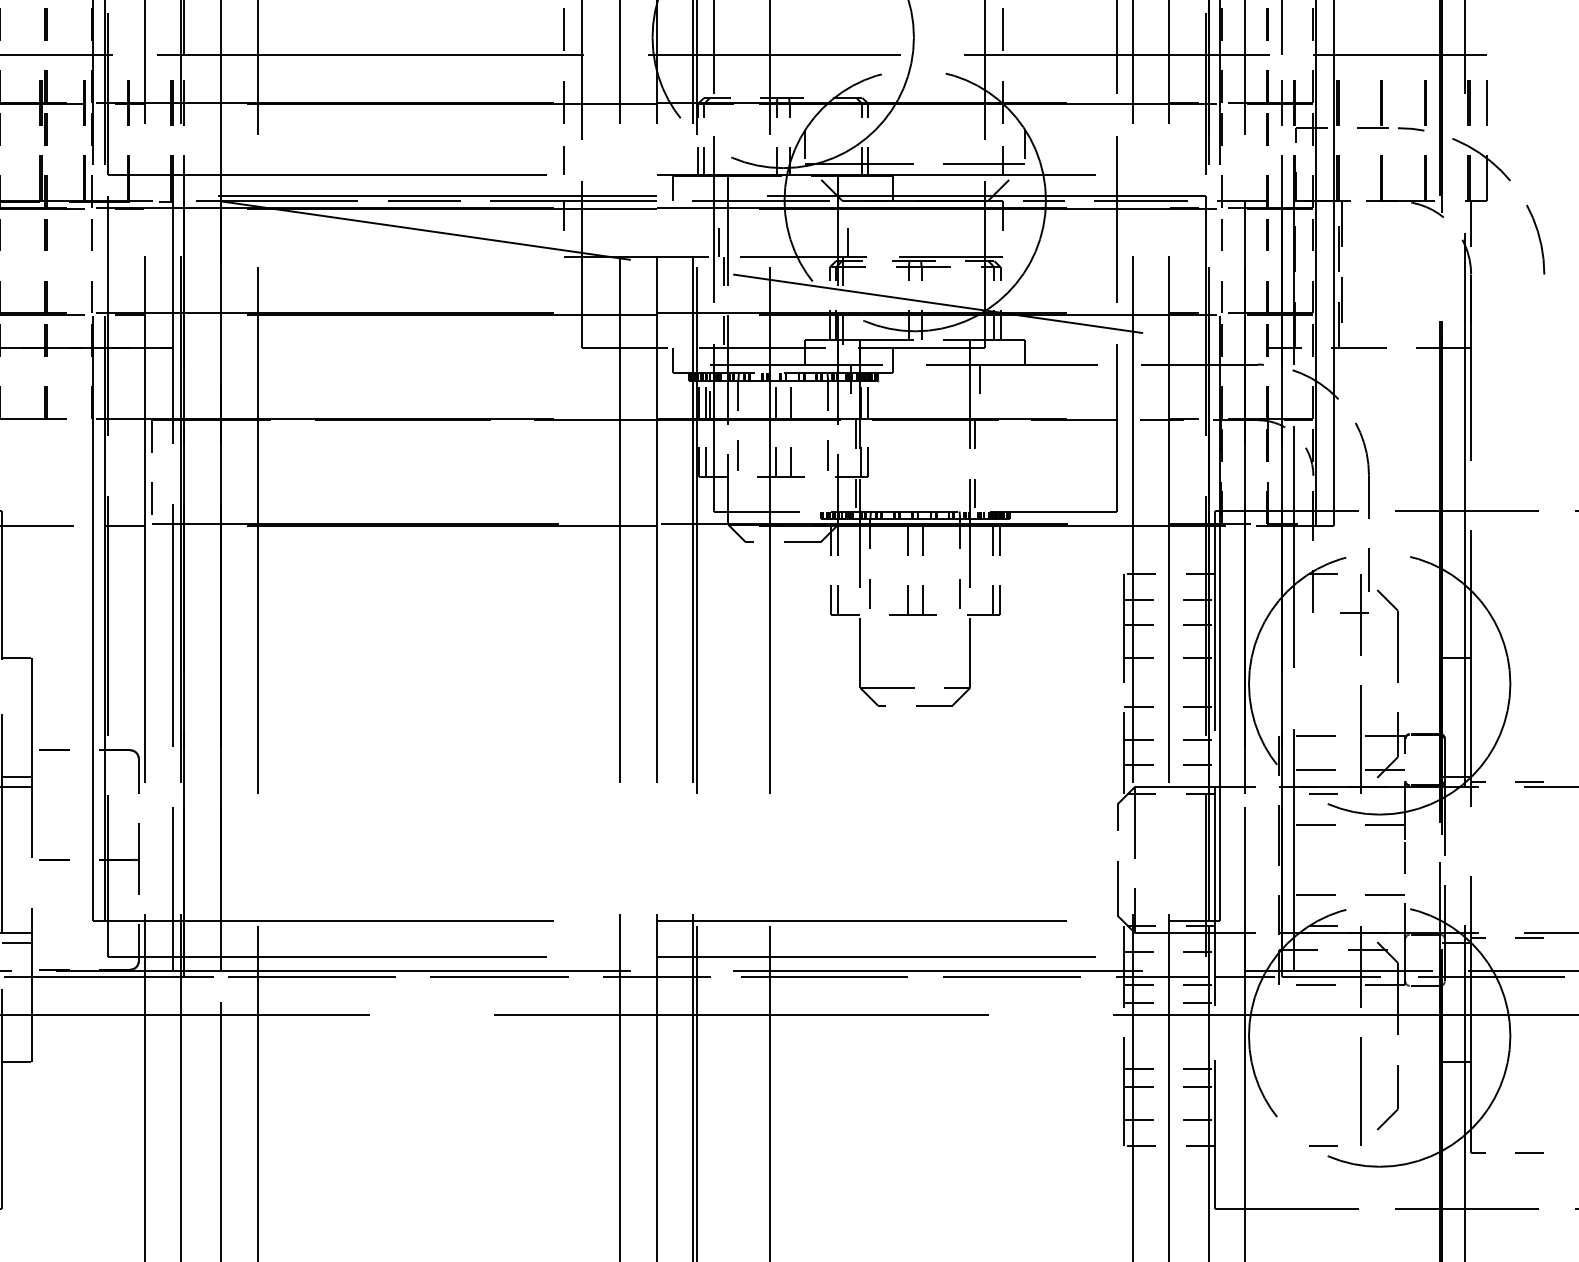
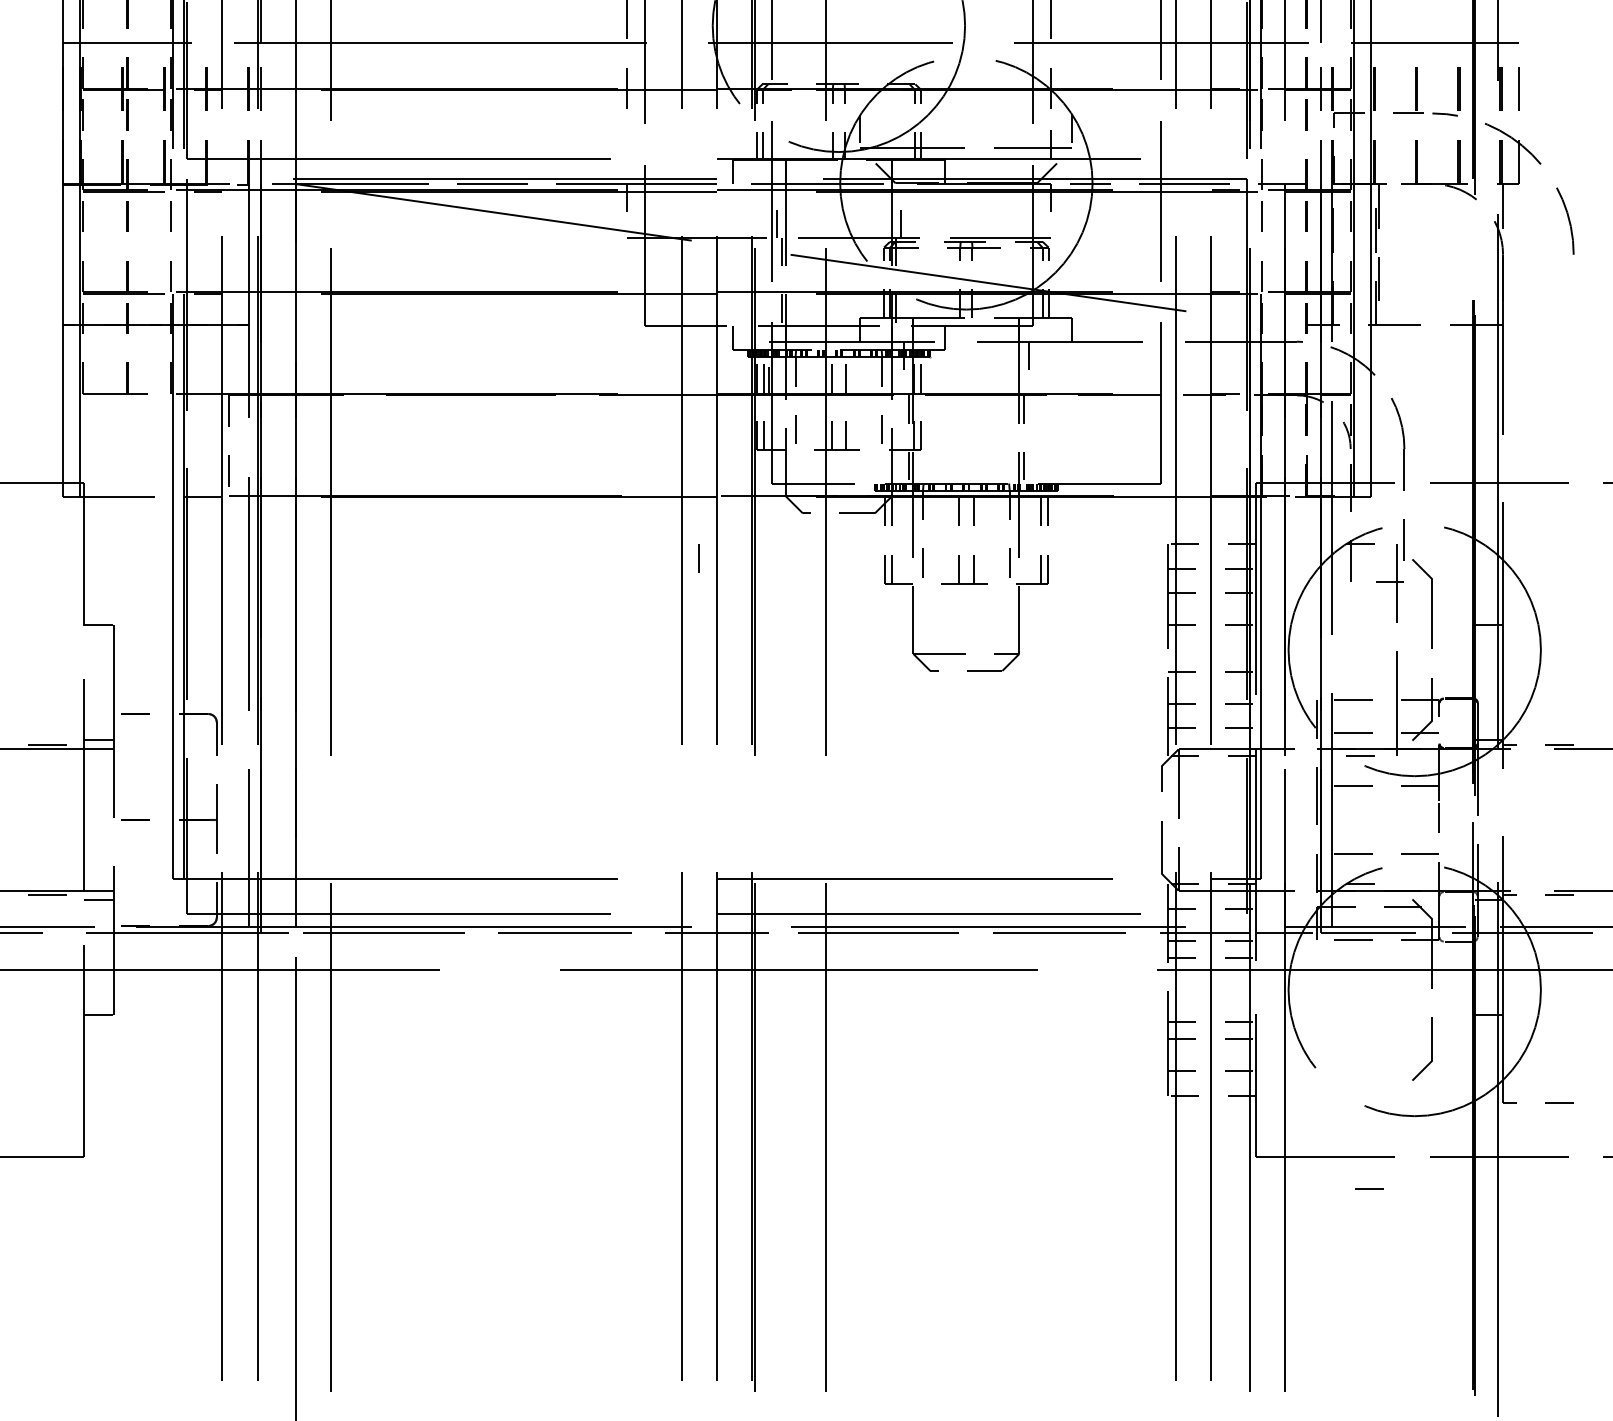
line: (563, 160) -> (698, 558), moved
line: (1361, 1035) -> (1397, 989), removed
line: (1323, 1145) -> (1369, 1188), moved

